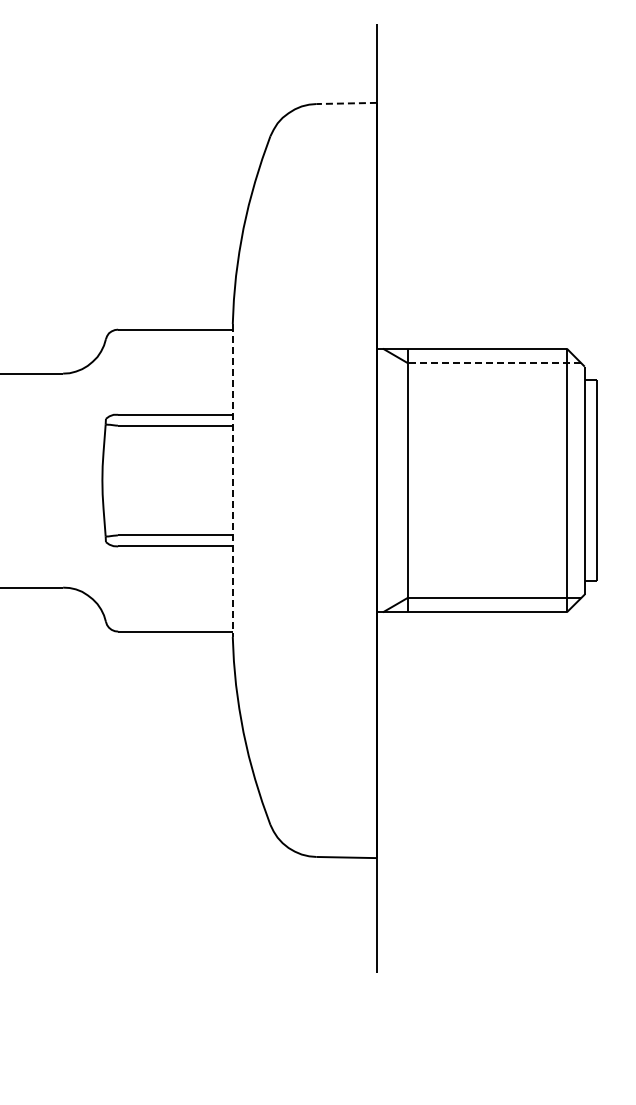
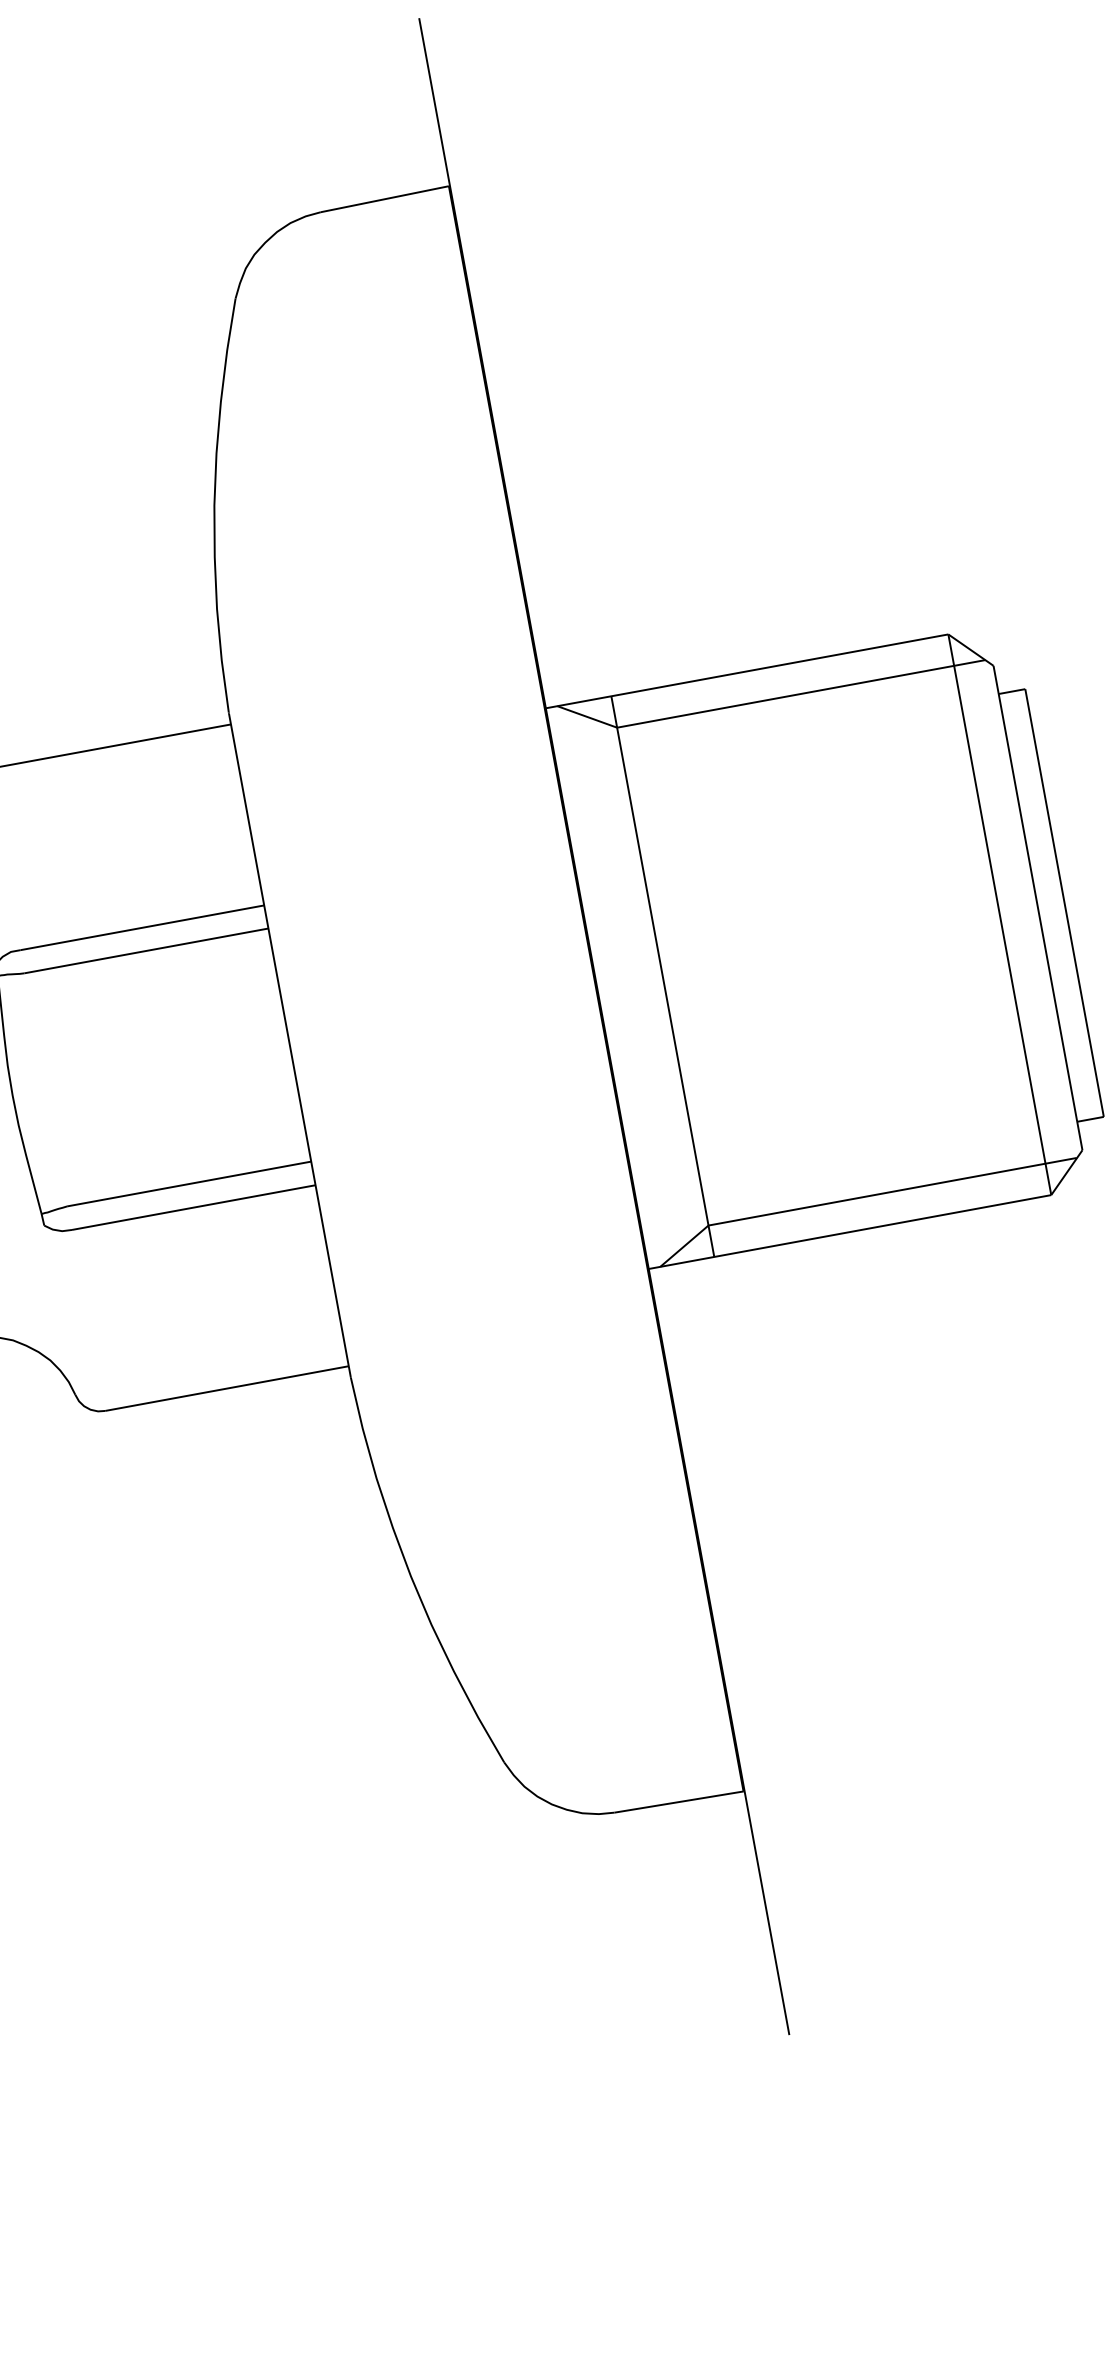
line: (346, 103) -> (384, 199), dashed -> solid
line: (494, 363) -> (800, 694), dashed -> solid
line: (232, 481) -> (289, 1047), dashed -> solid

